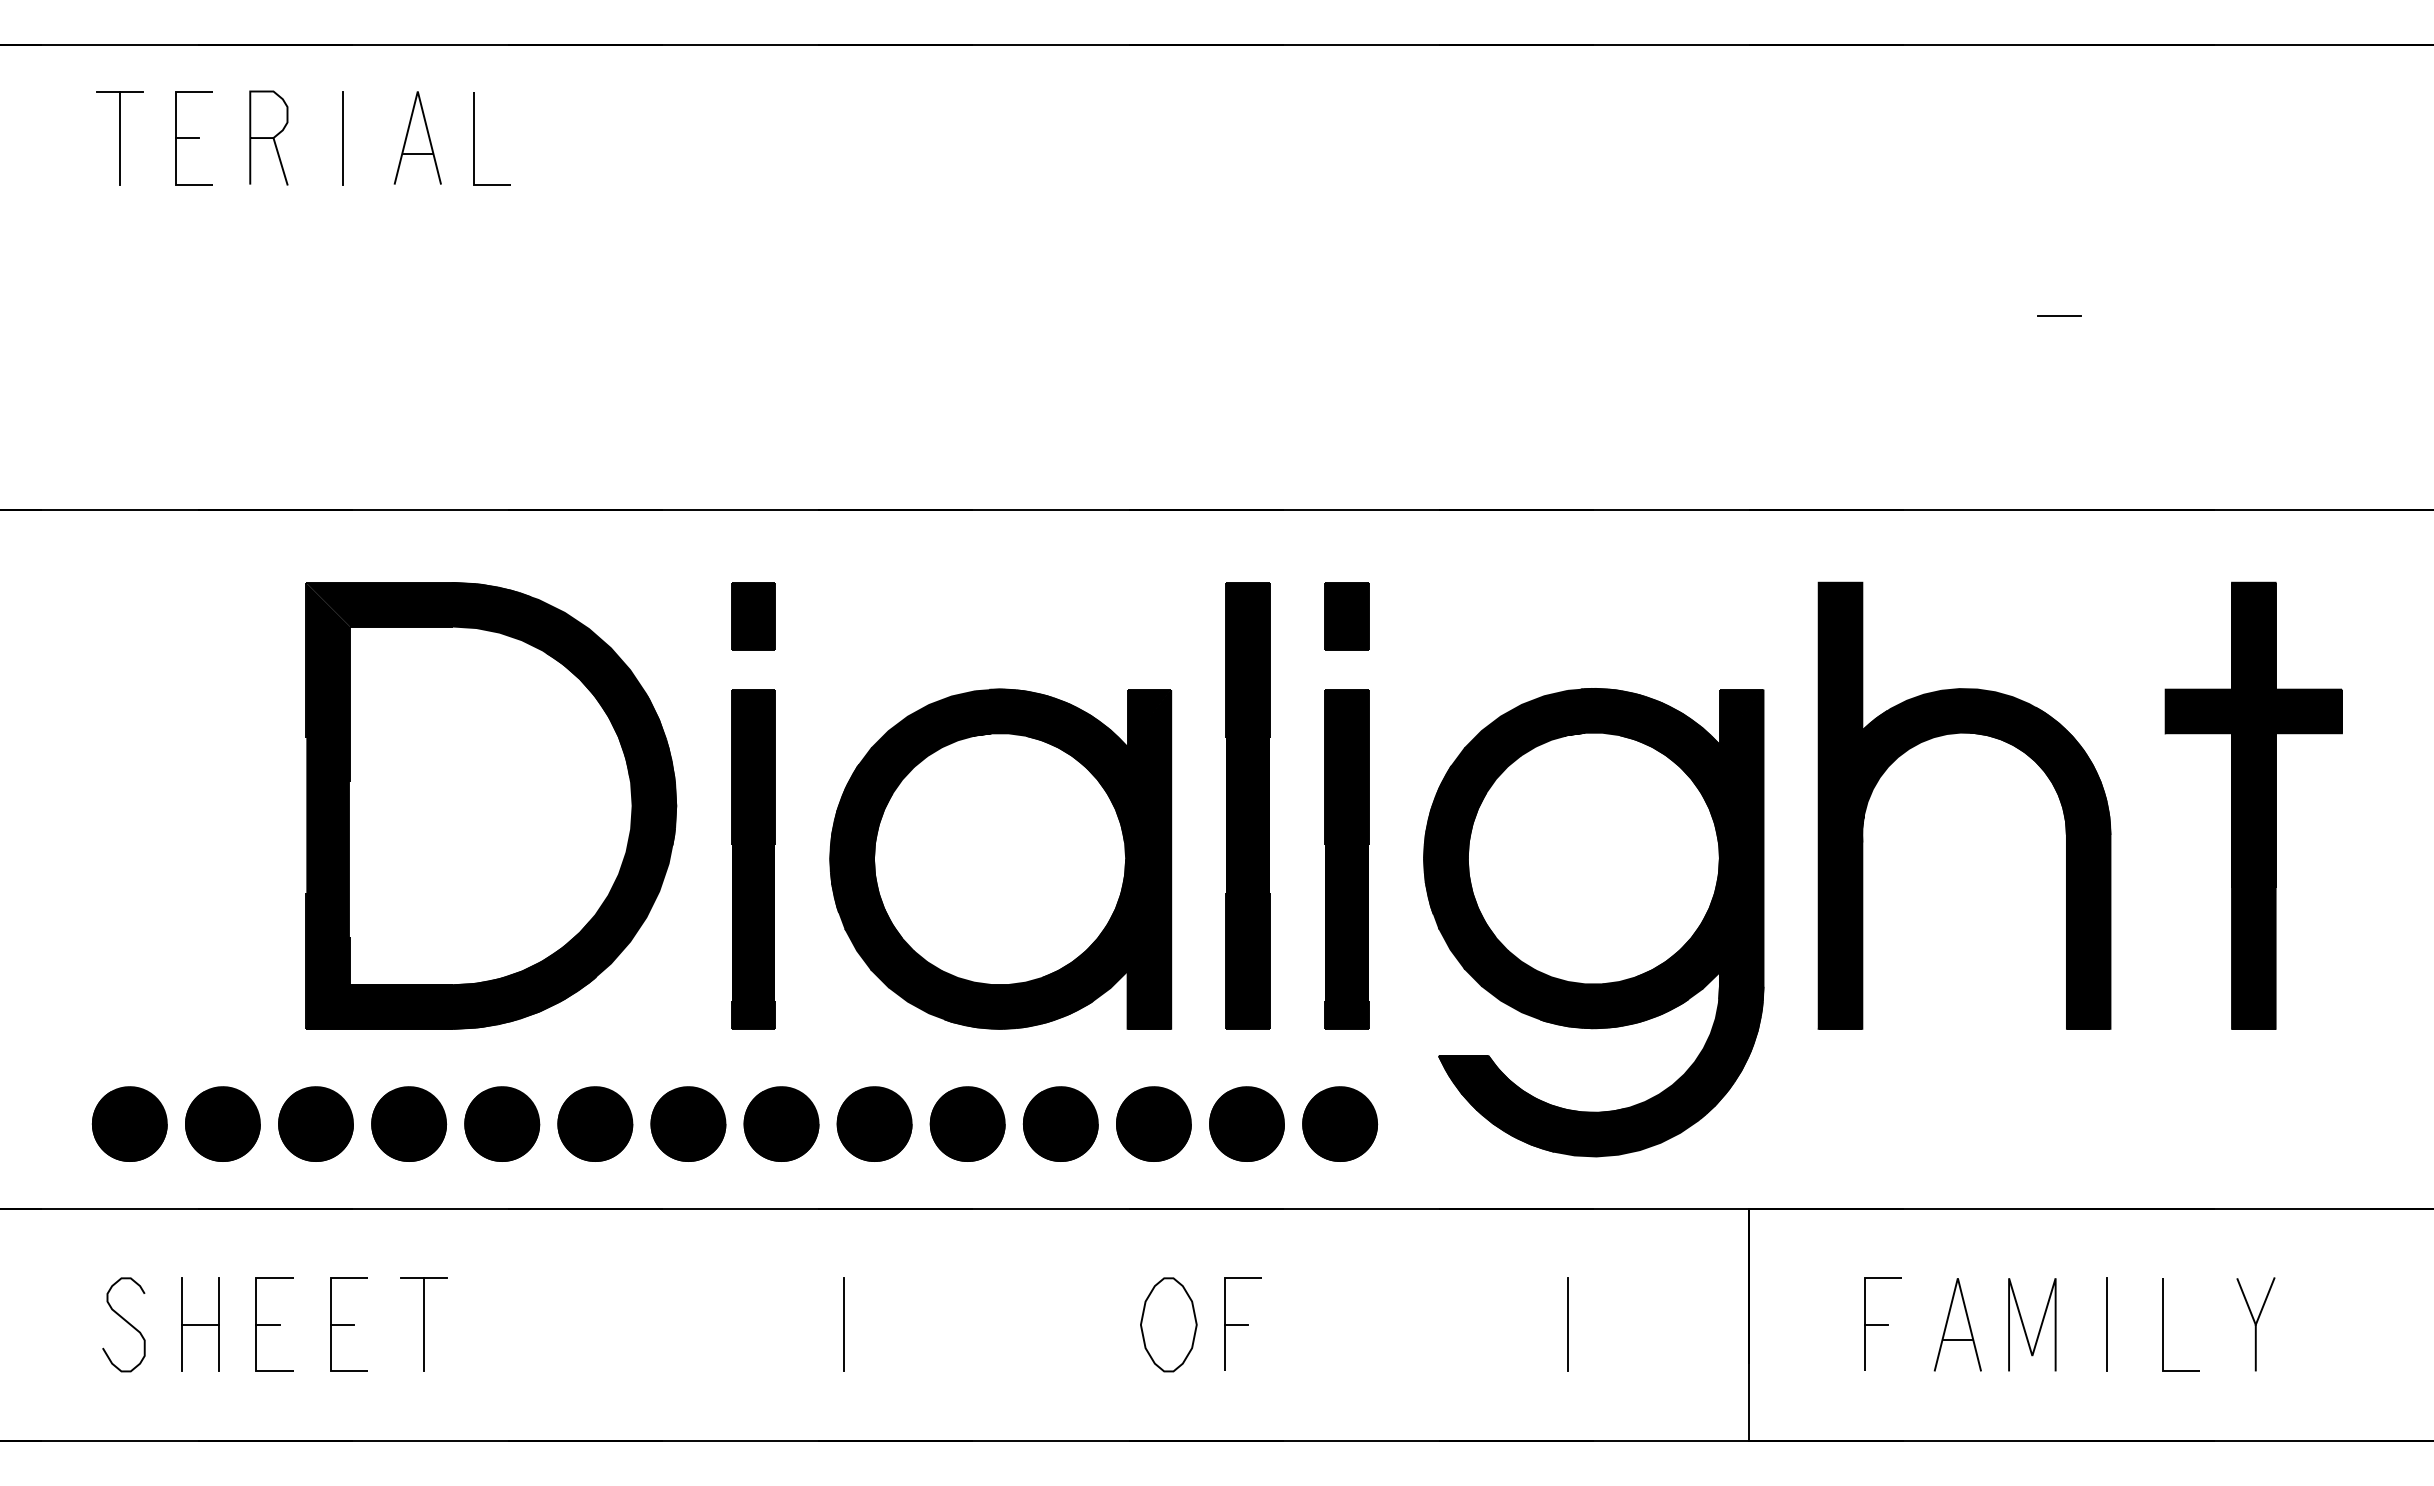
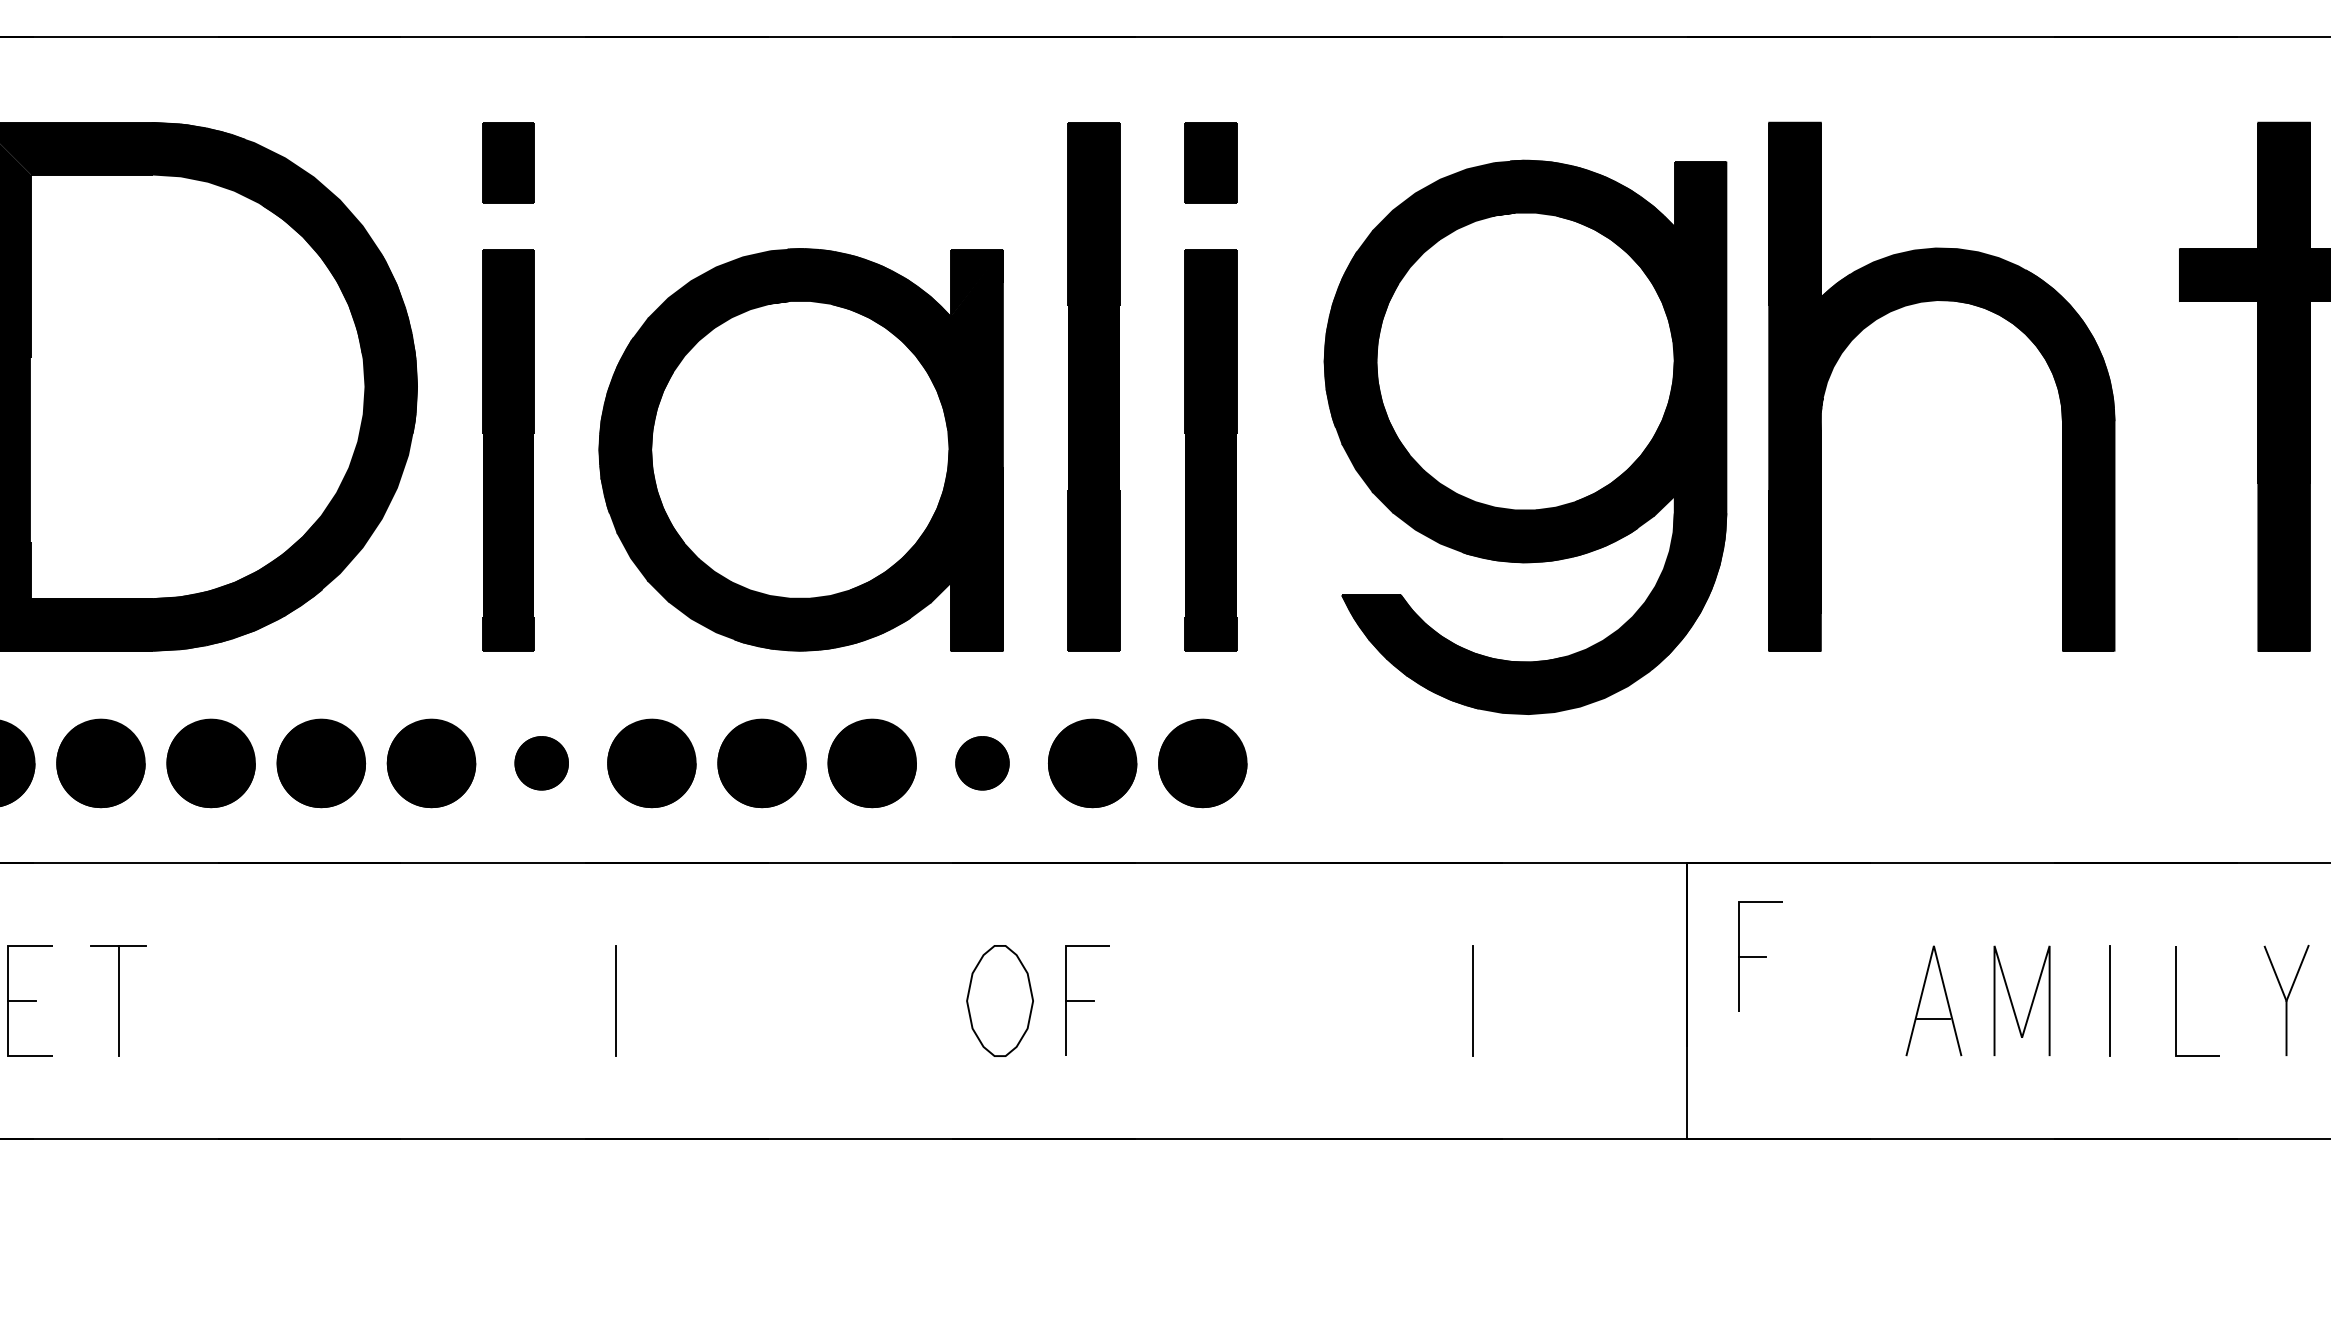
part: (1593, 922) -> (1525, 437), moved
part: (781, 1123) -> (541, 762), size x0.6
part: (1153, 1123) -> (981, 762), size x0.6
part: (1882, 1323) -> (1759, 955), moved

